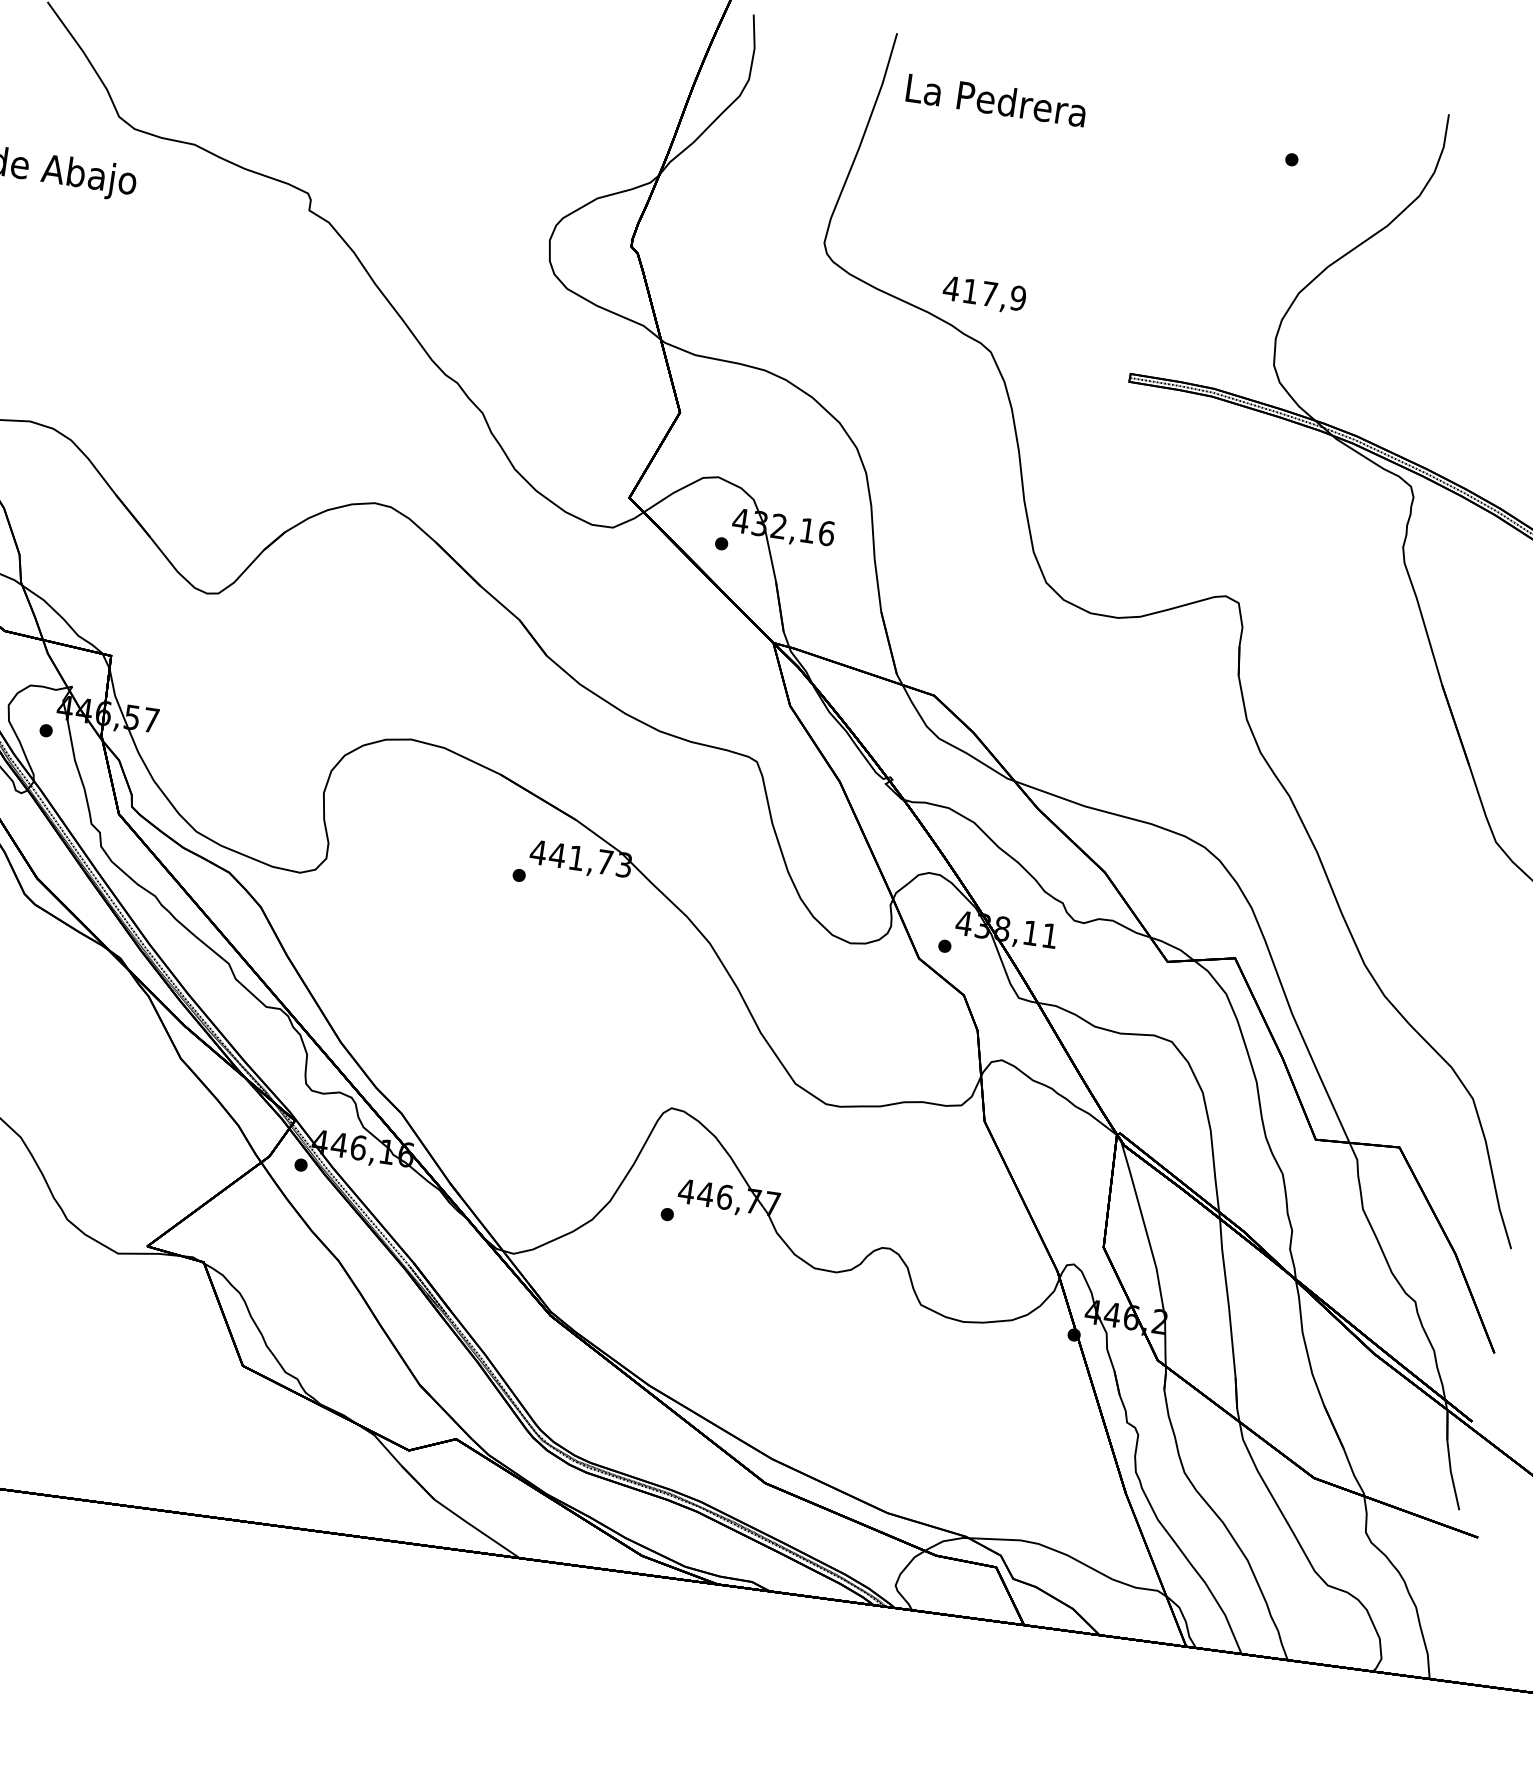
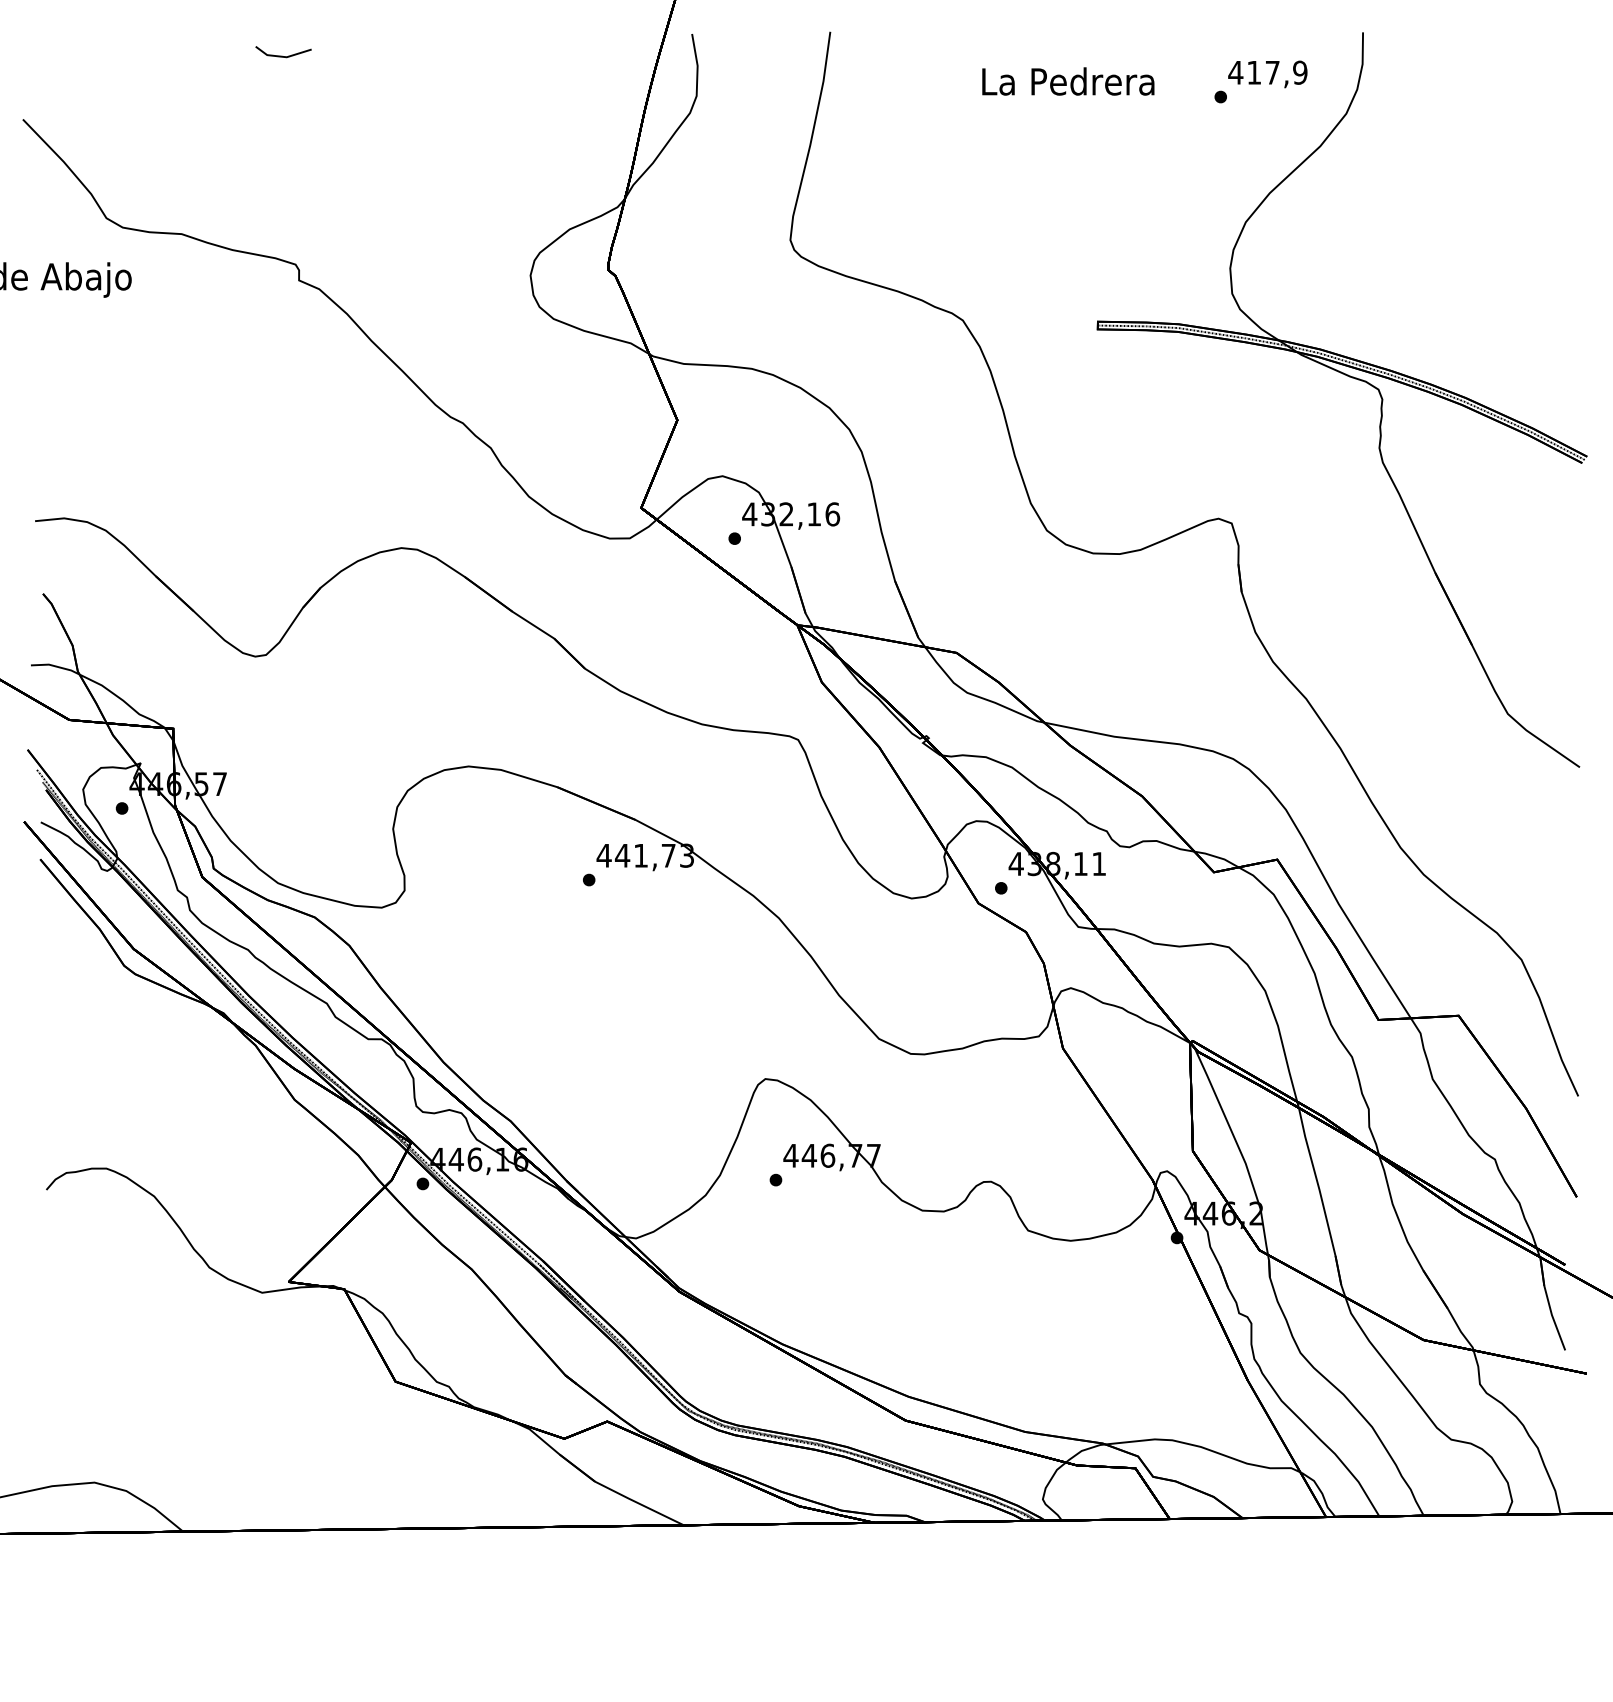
text: (996, 100) -> (1068, 81), moved
text: (984, 295) -> (1267, 74), moved

